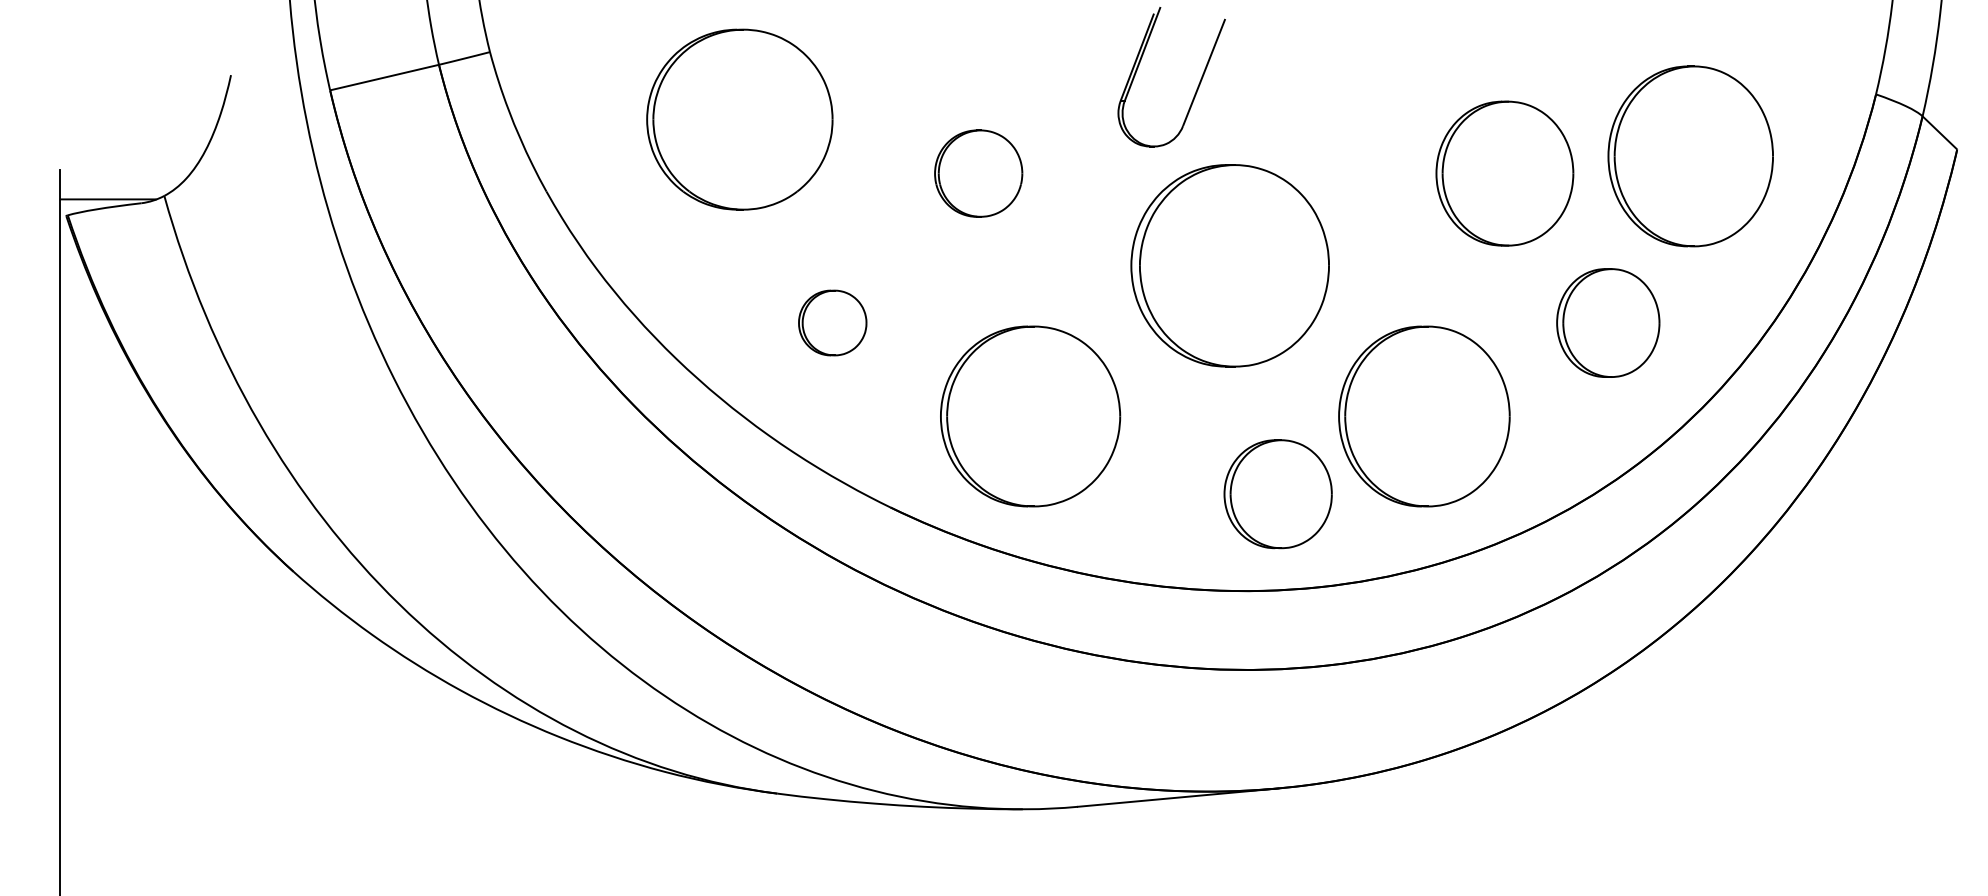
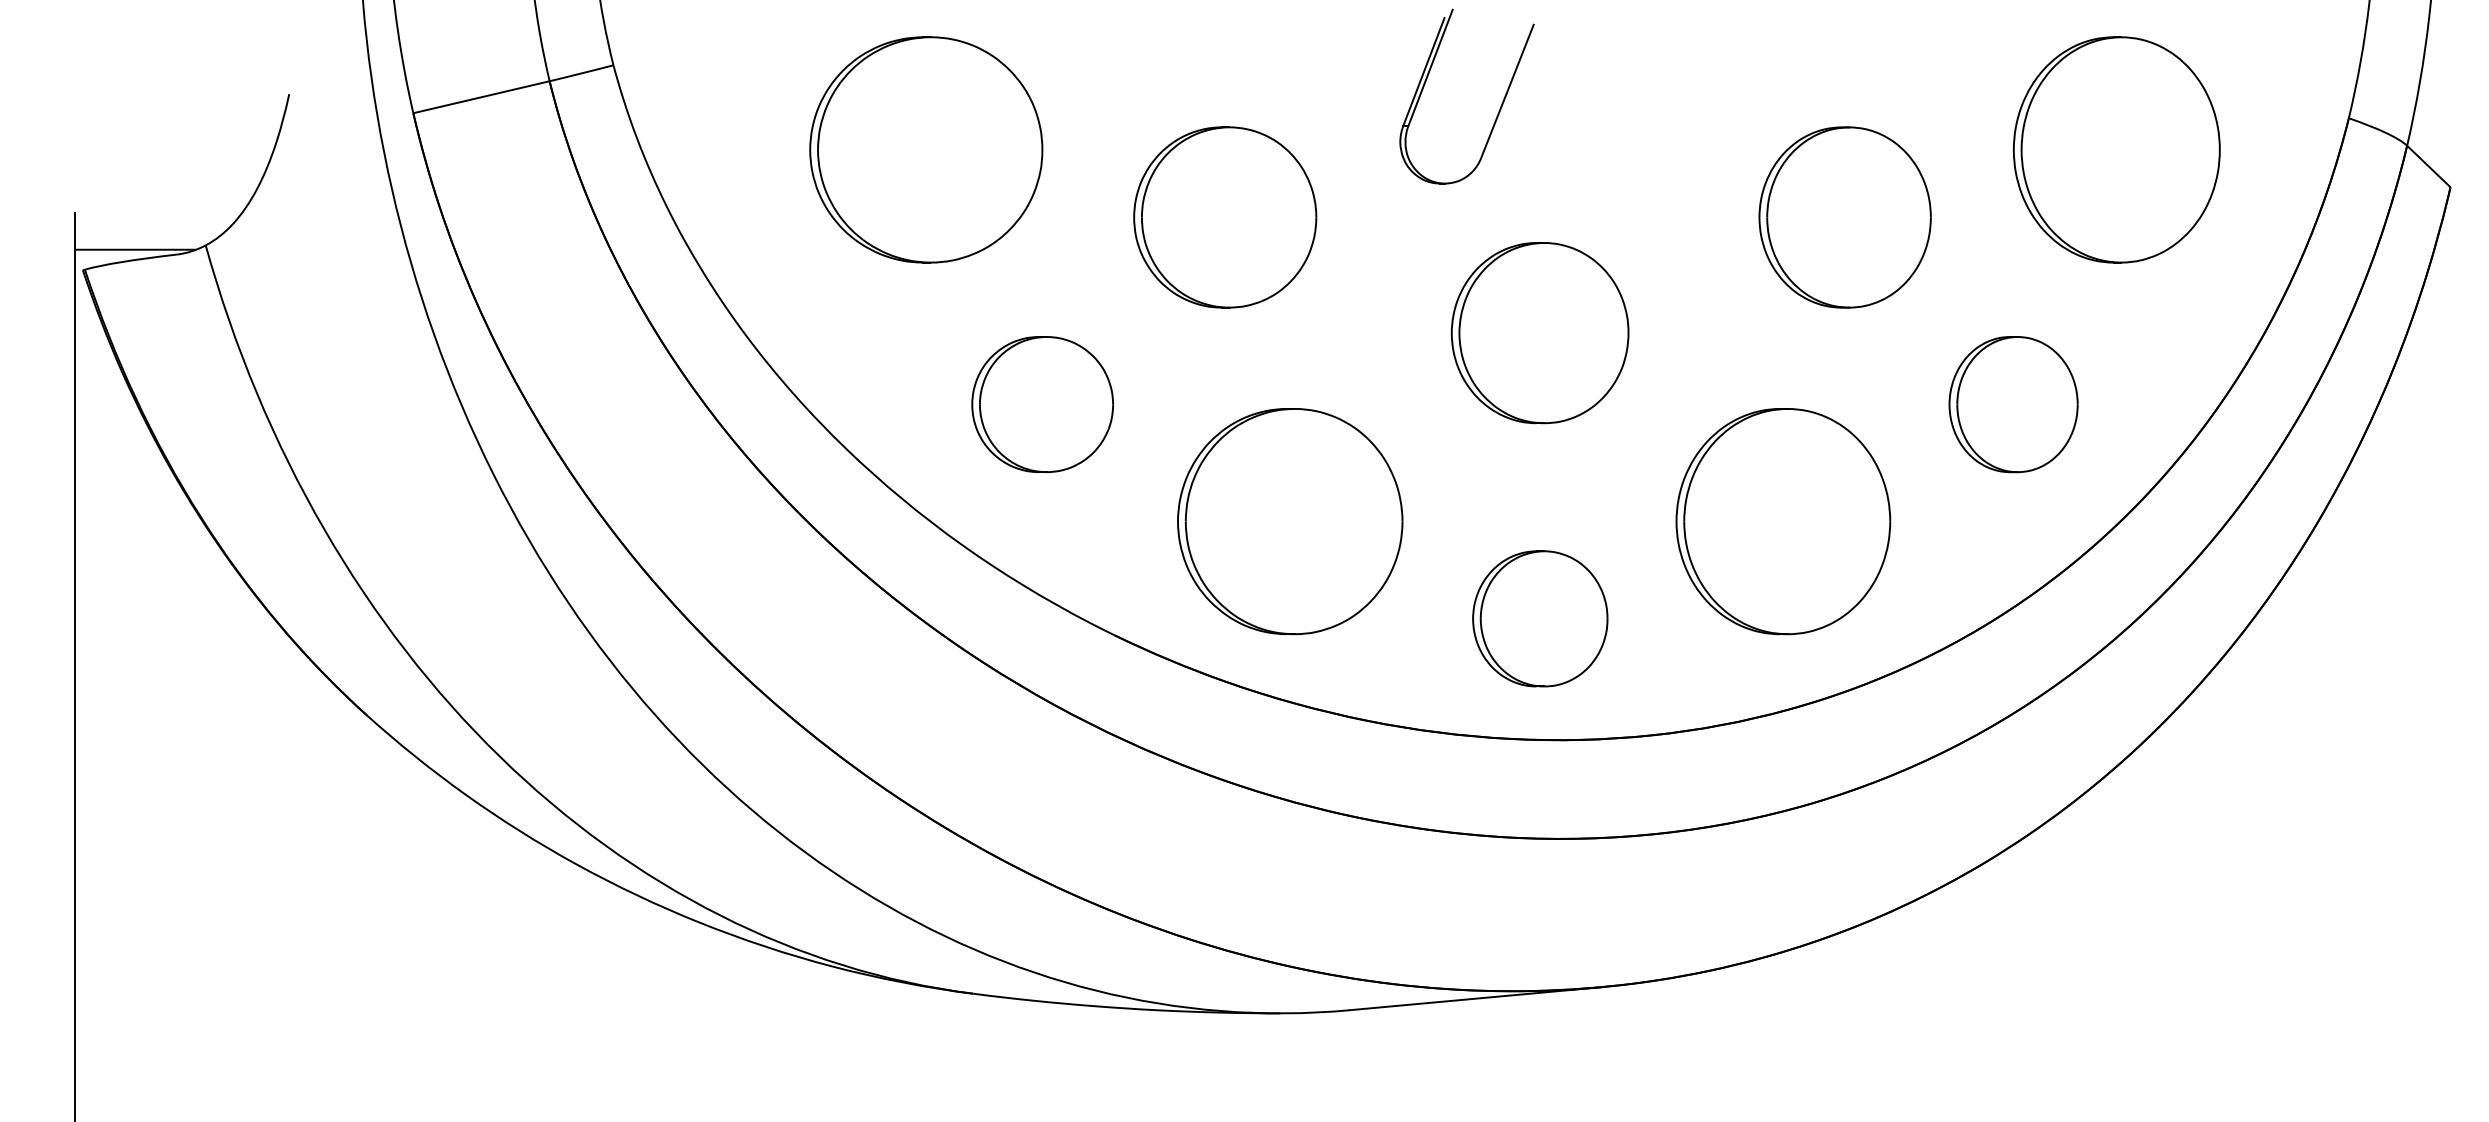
part: (1690, 156) -> (2116, 149), moved
part: (978, 173) -> (1225, 217), size x1.67
part: (1504, 173) -> (1844, 217), moved
part: (1229, 266) -> (1539, 333), size x0.71
part: (832, 323) -> (1042, 404), size x1.67
part: (1278, 493) -> (1540, 618), moved

